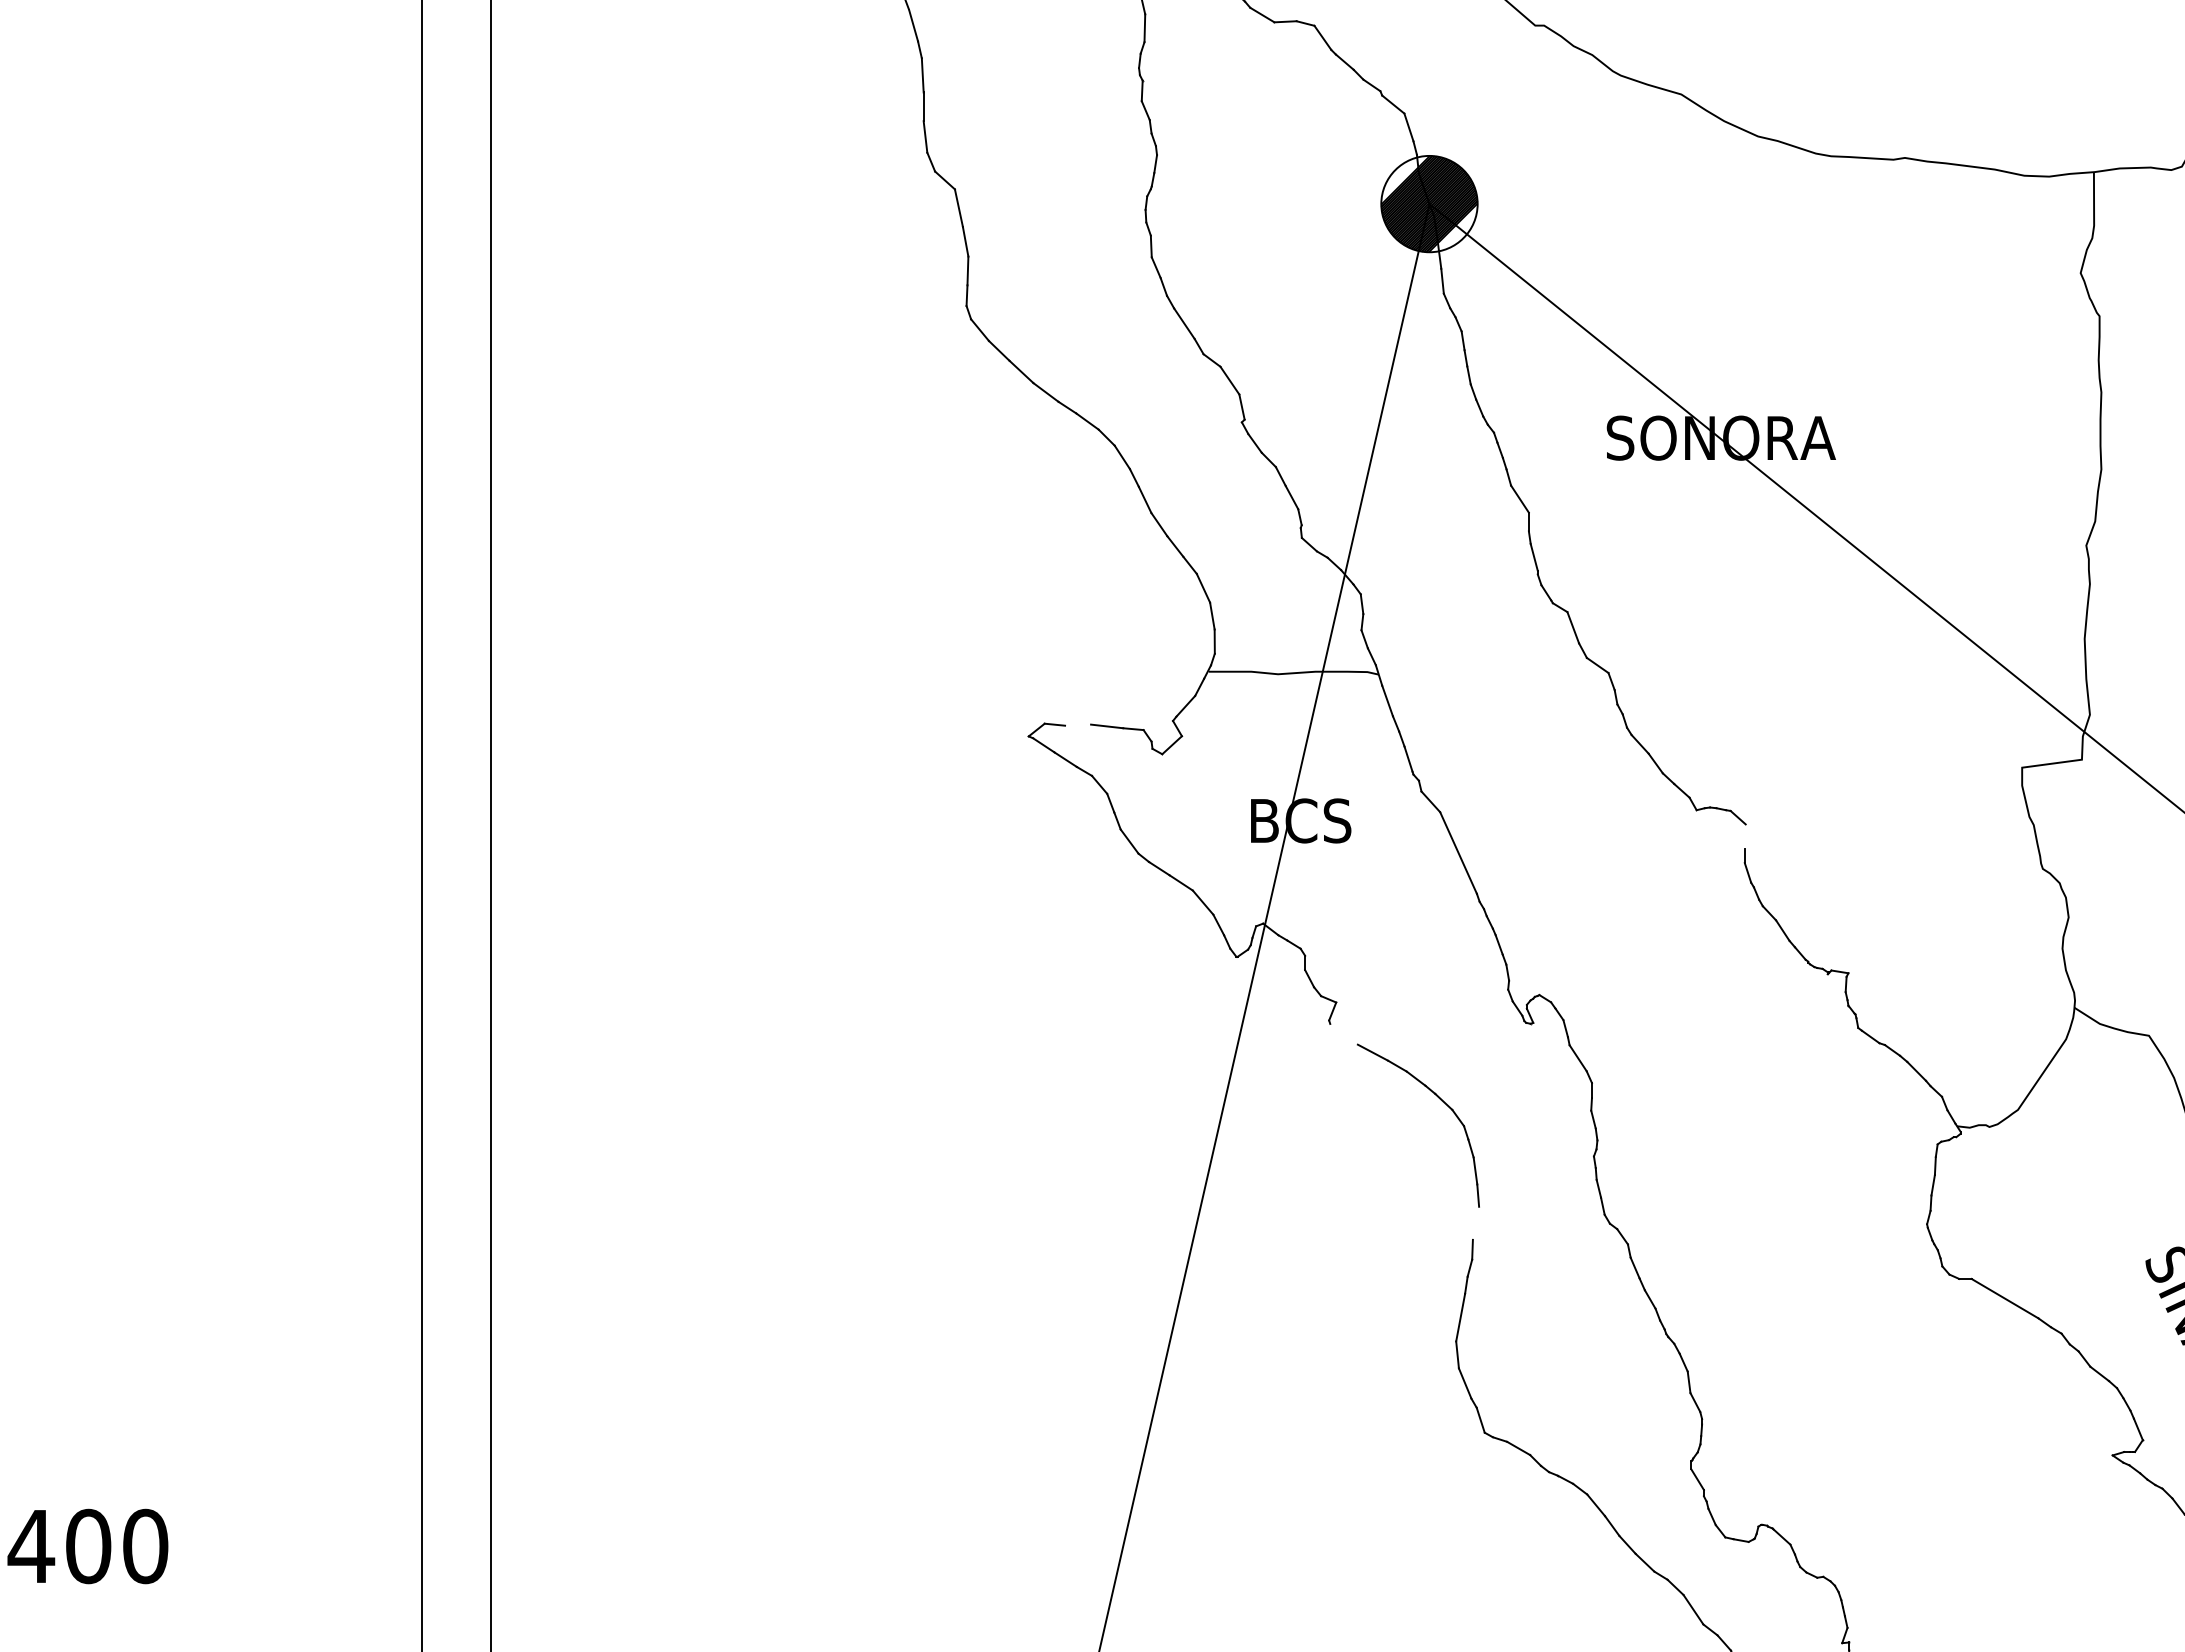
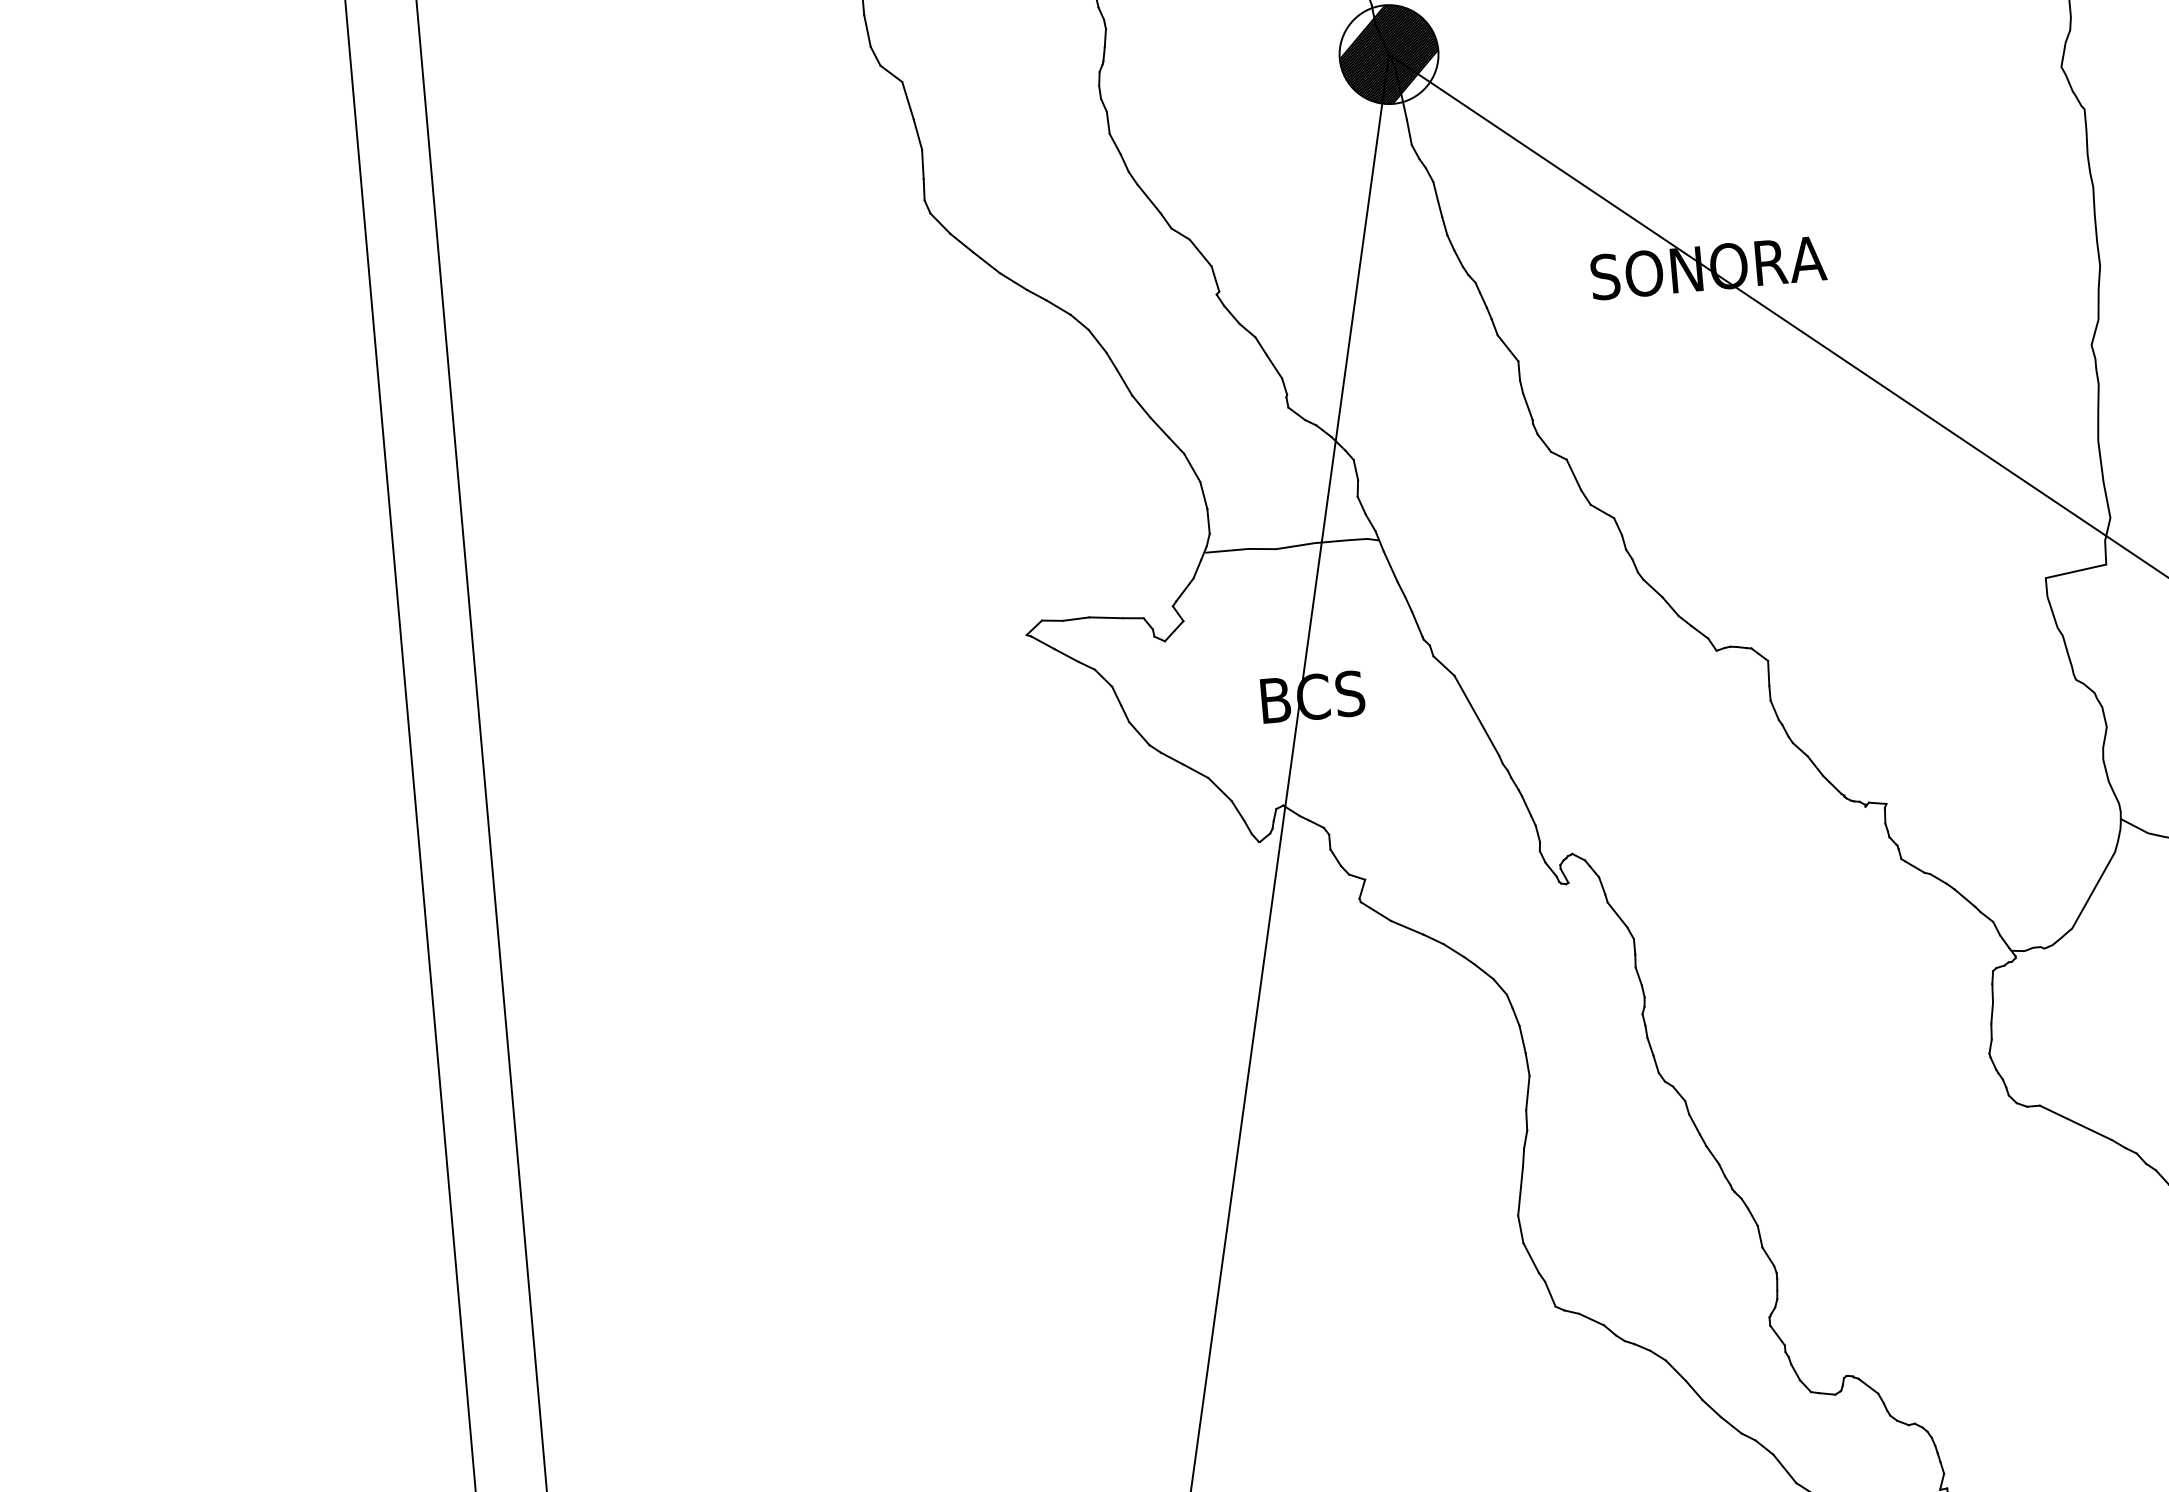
line: (1078, 724) -> (1076, 618), added
line: (1744, 836) -> (1767, 673), added
line: (1343, 1033) -> (1375, 910), added
line: (1475, 1222) -> (1527, 1092), added

